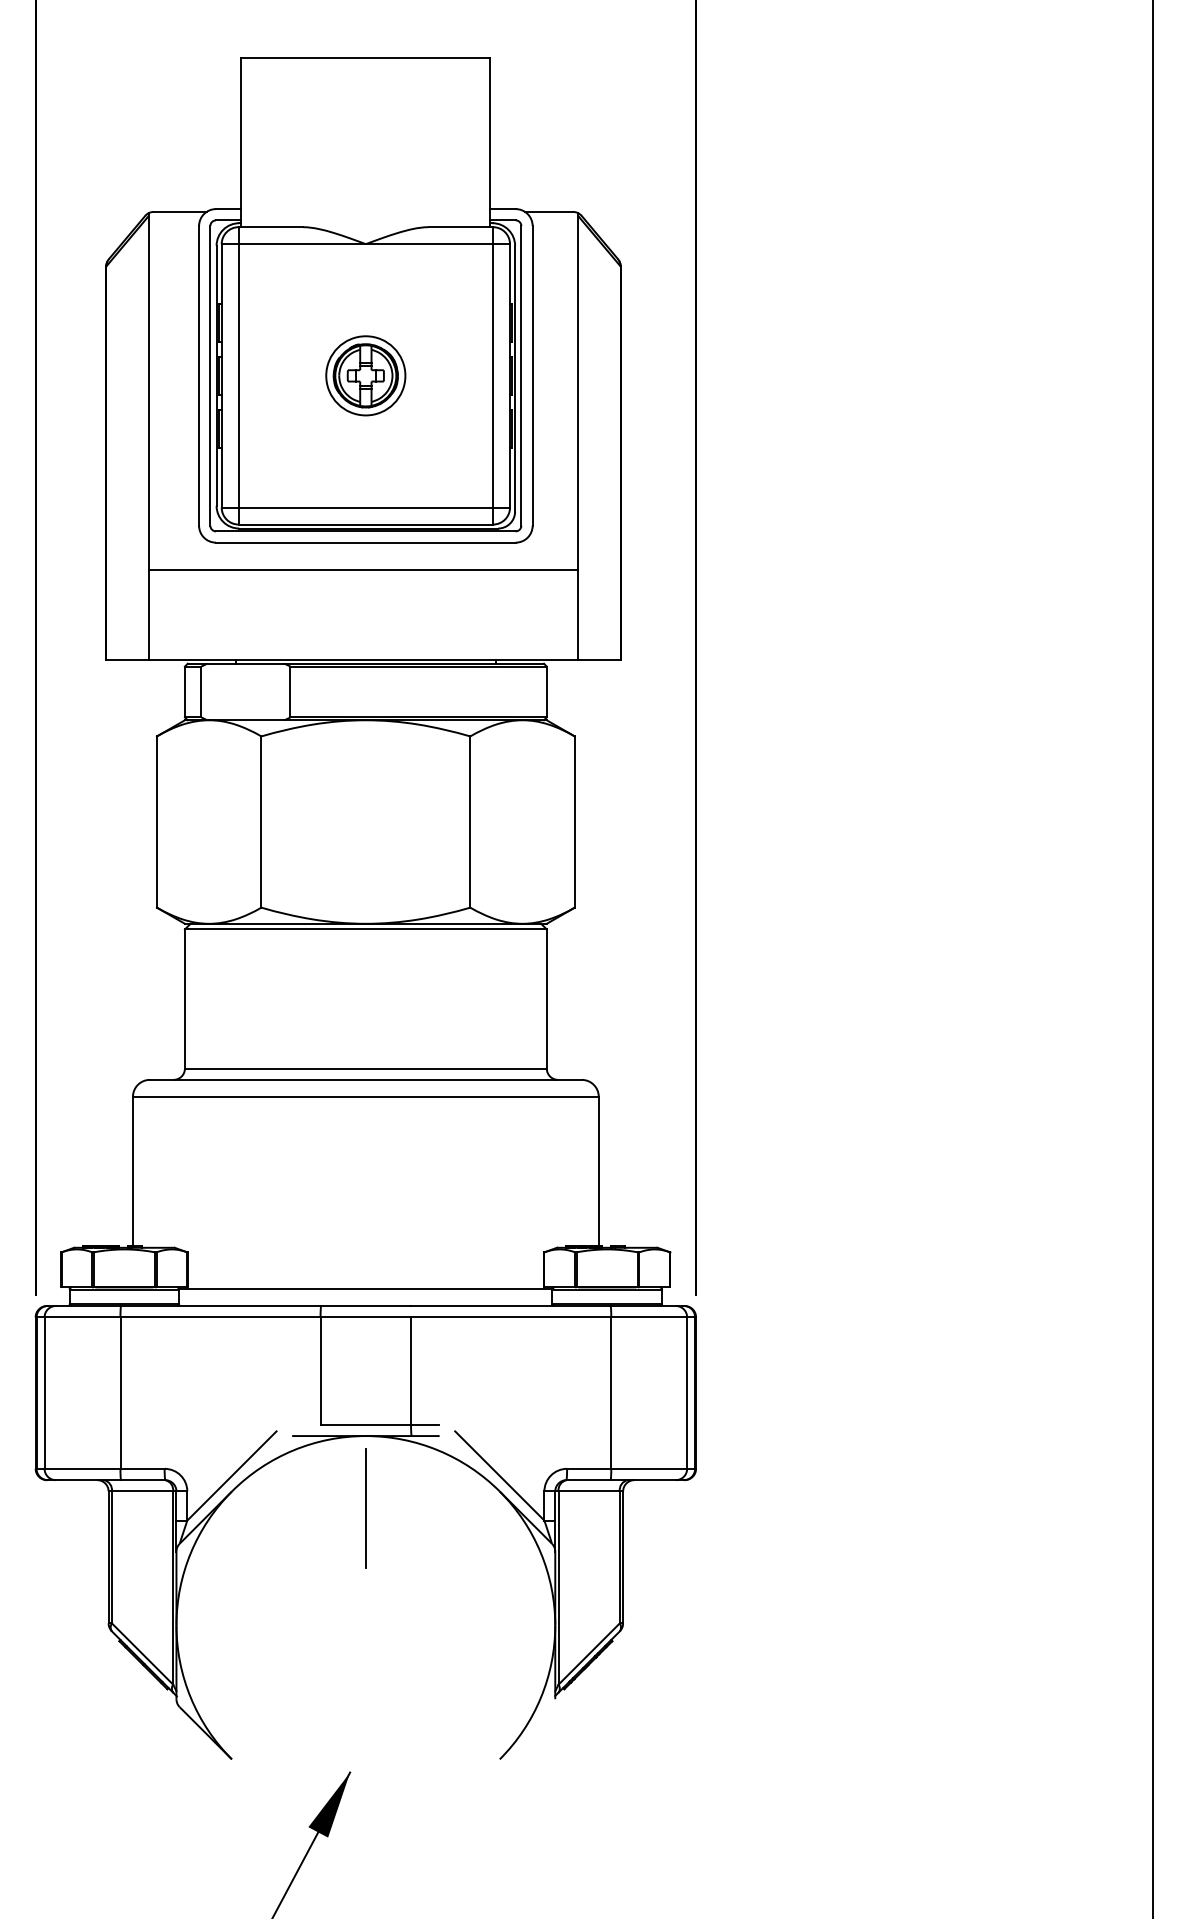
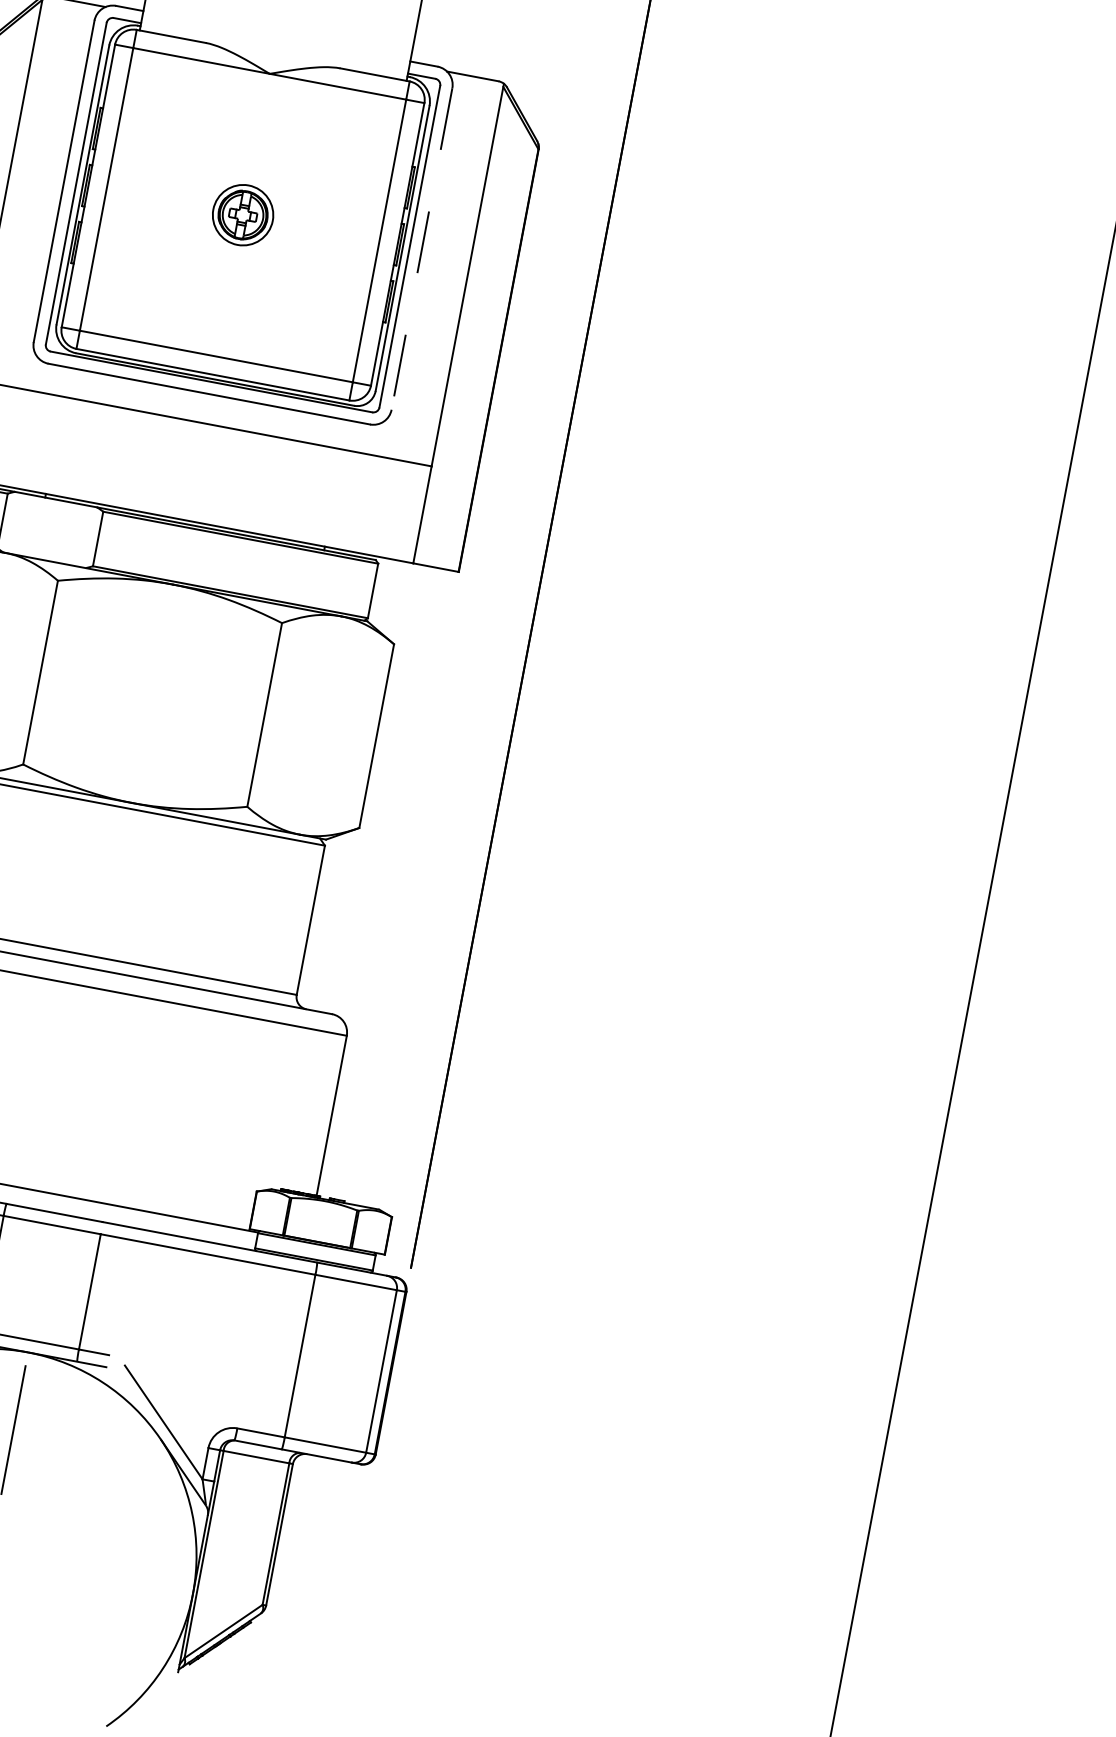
part: (365, 375) -> (242, 214), size x0.7
line: (532, 375) -> (421, 248), solid -> dashed

